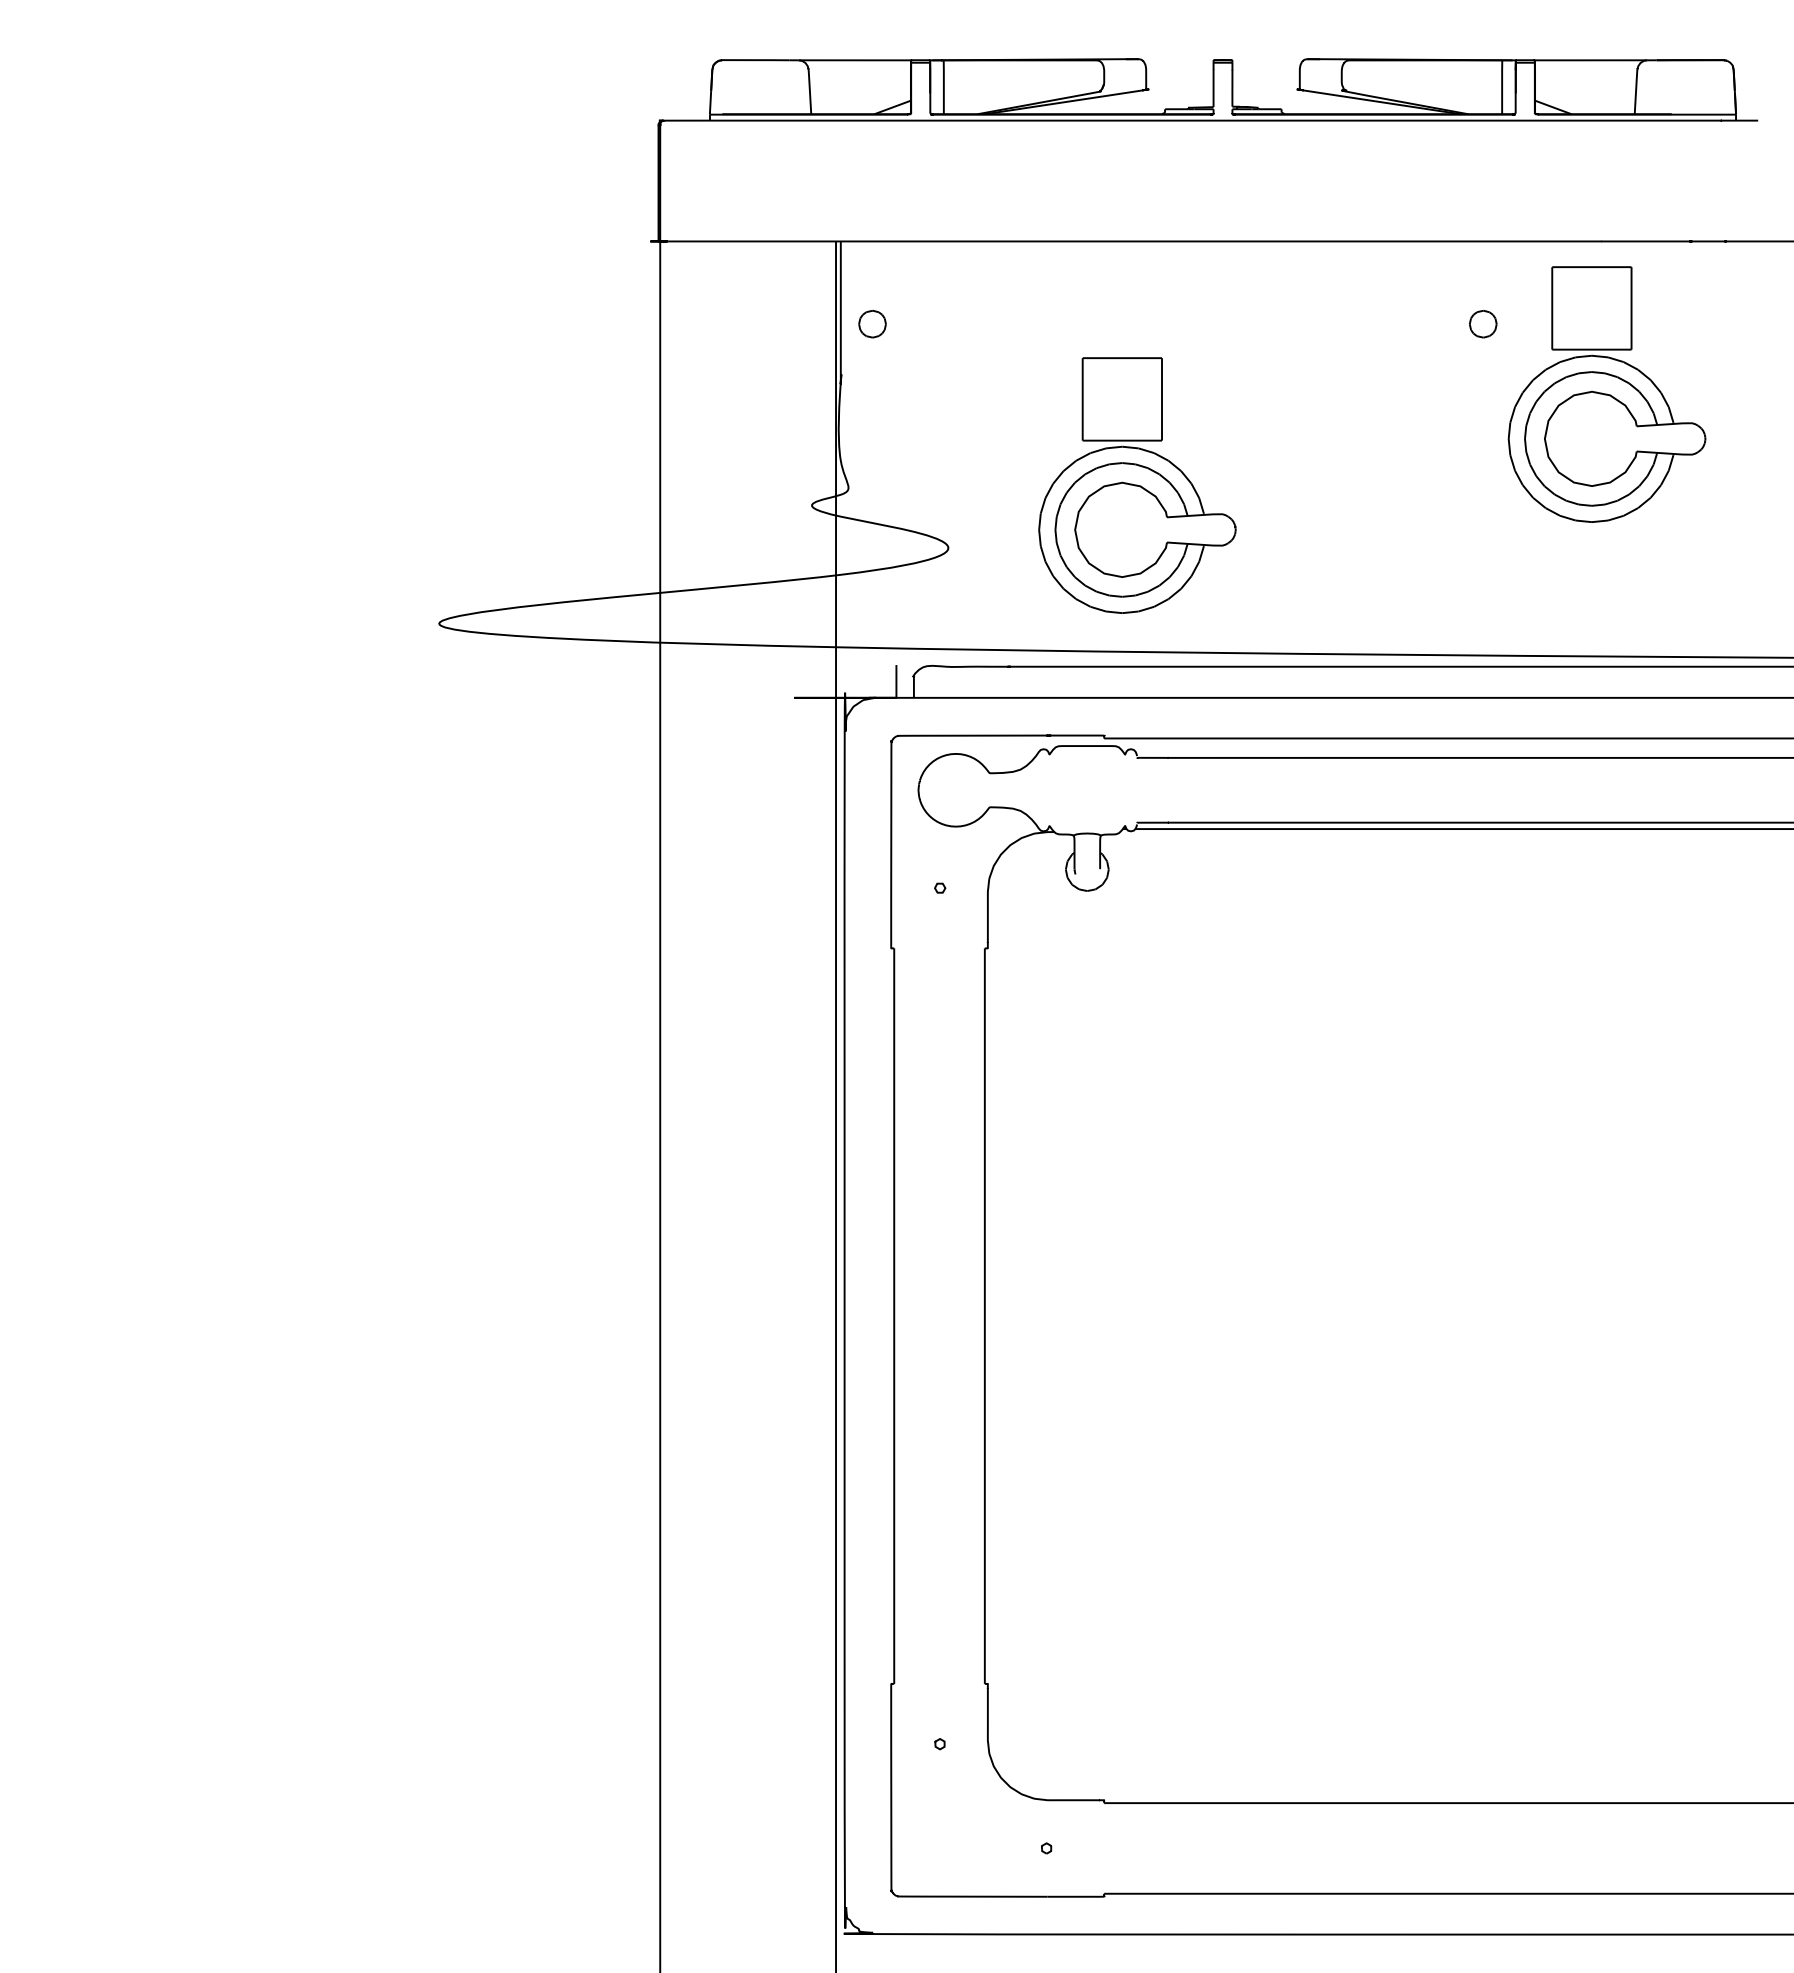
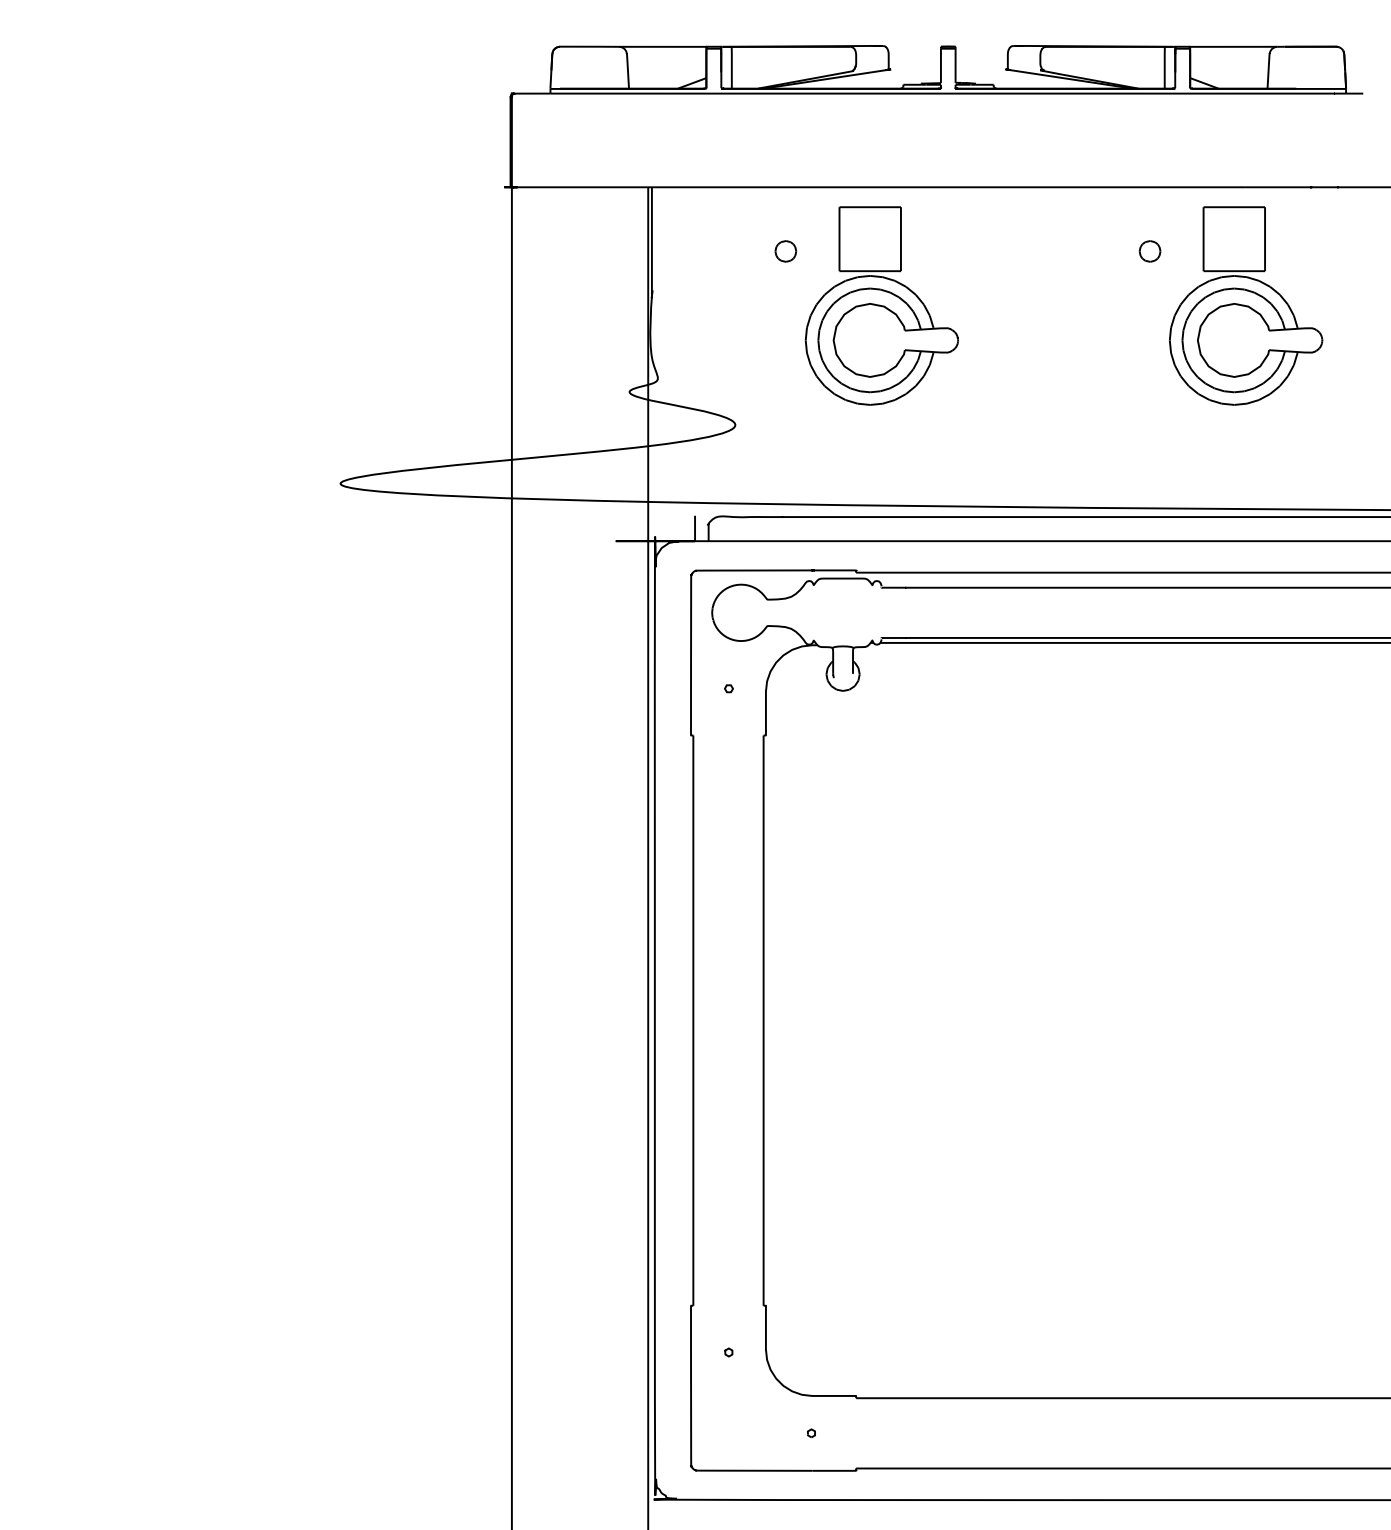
part: (872, 324) -> (785, 251), moved
part: (1137, 485) -> (881, 305), moved

